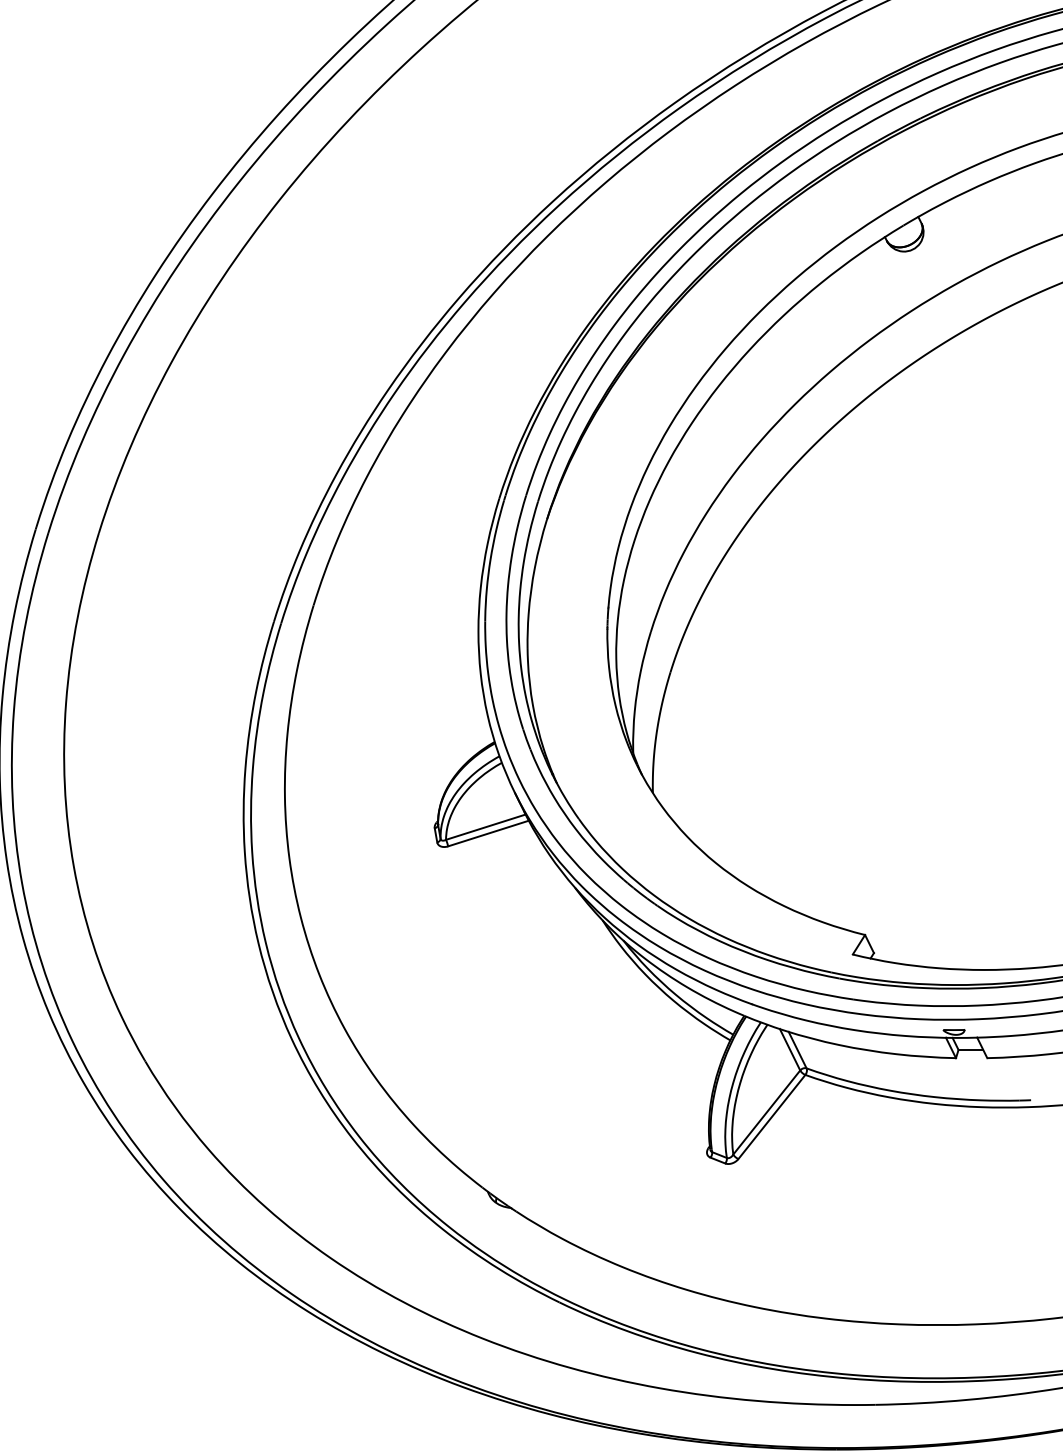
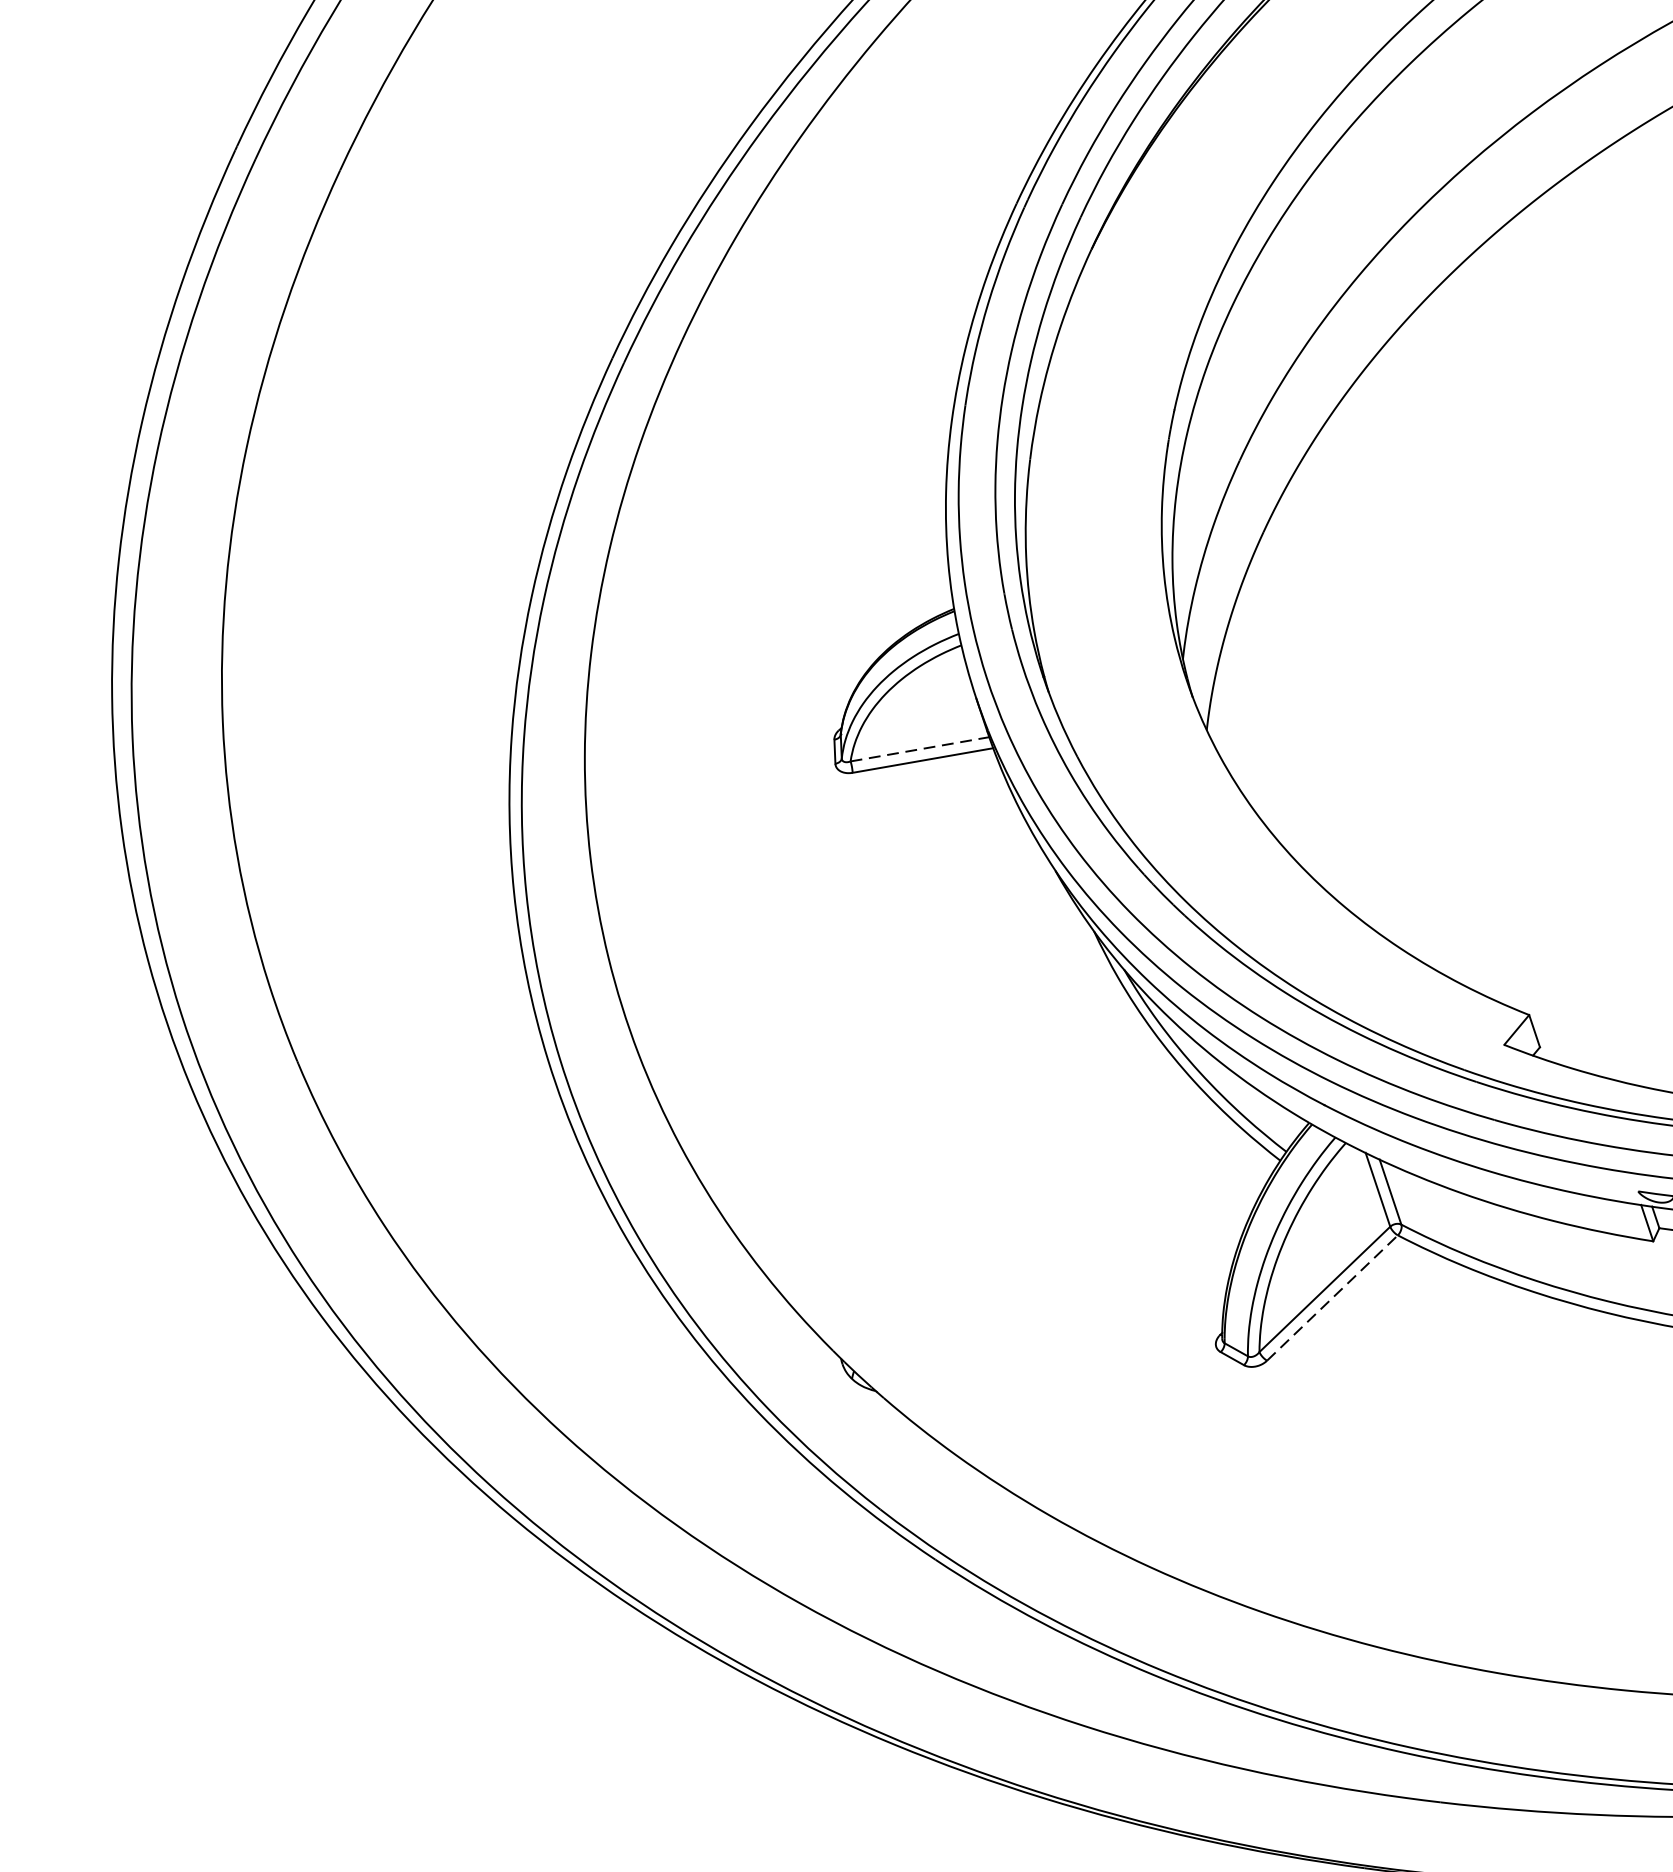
line: (485, 827) -> (919, 749), solid -> dashed
line: (771, 1116) -> (1331, 1297), solid -> dashed

